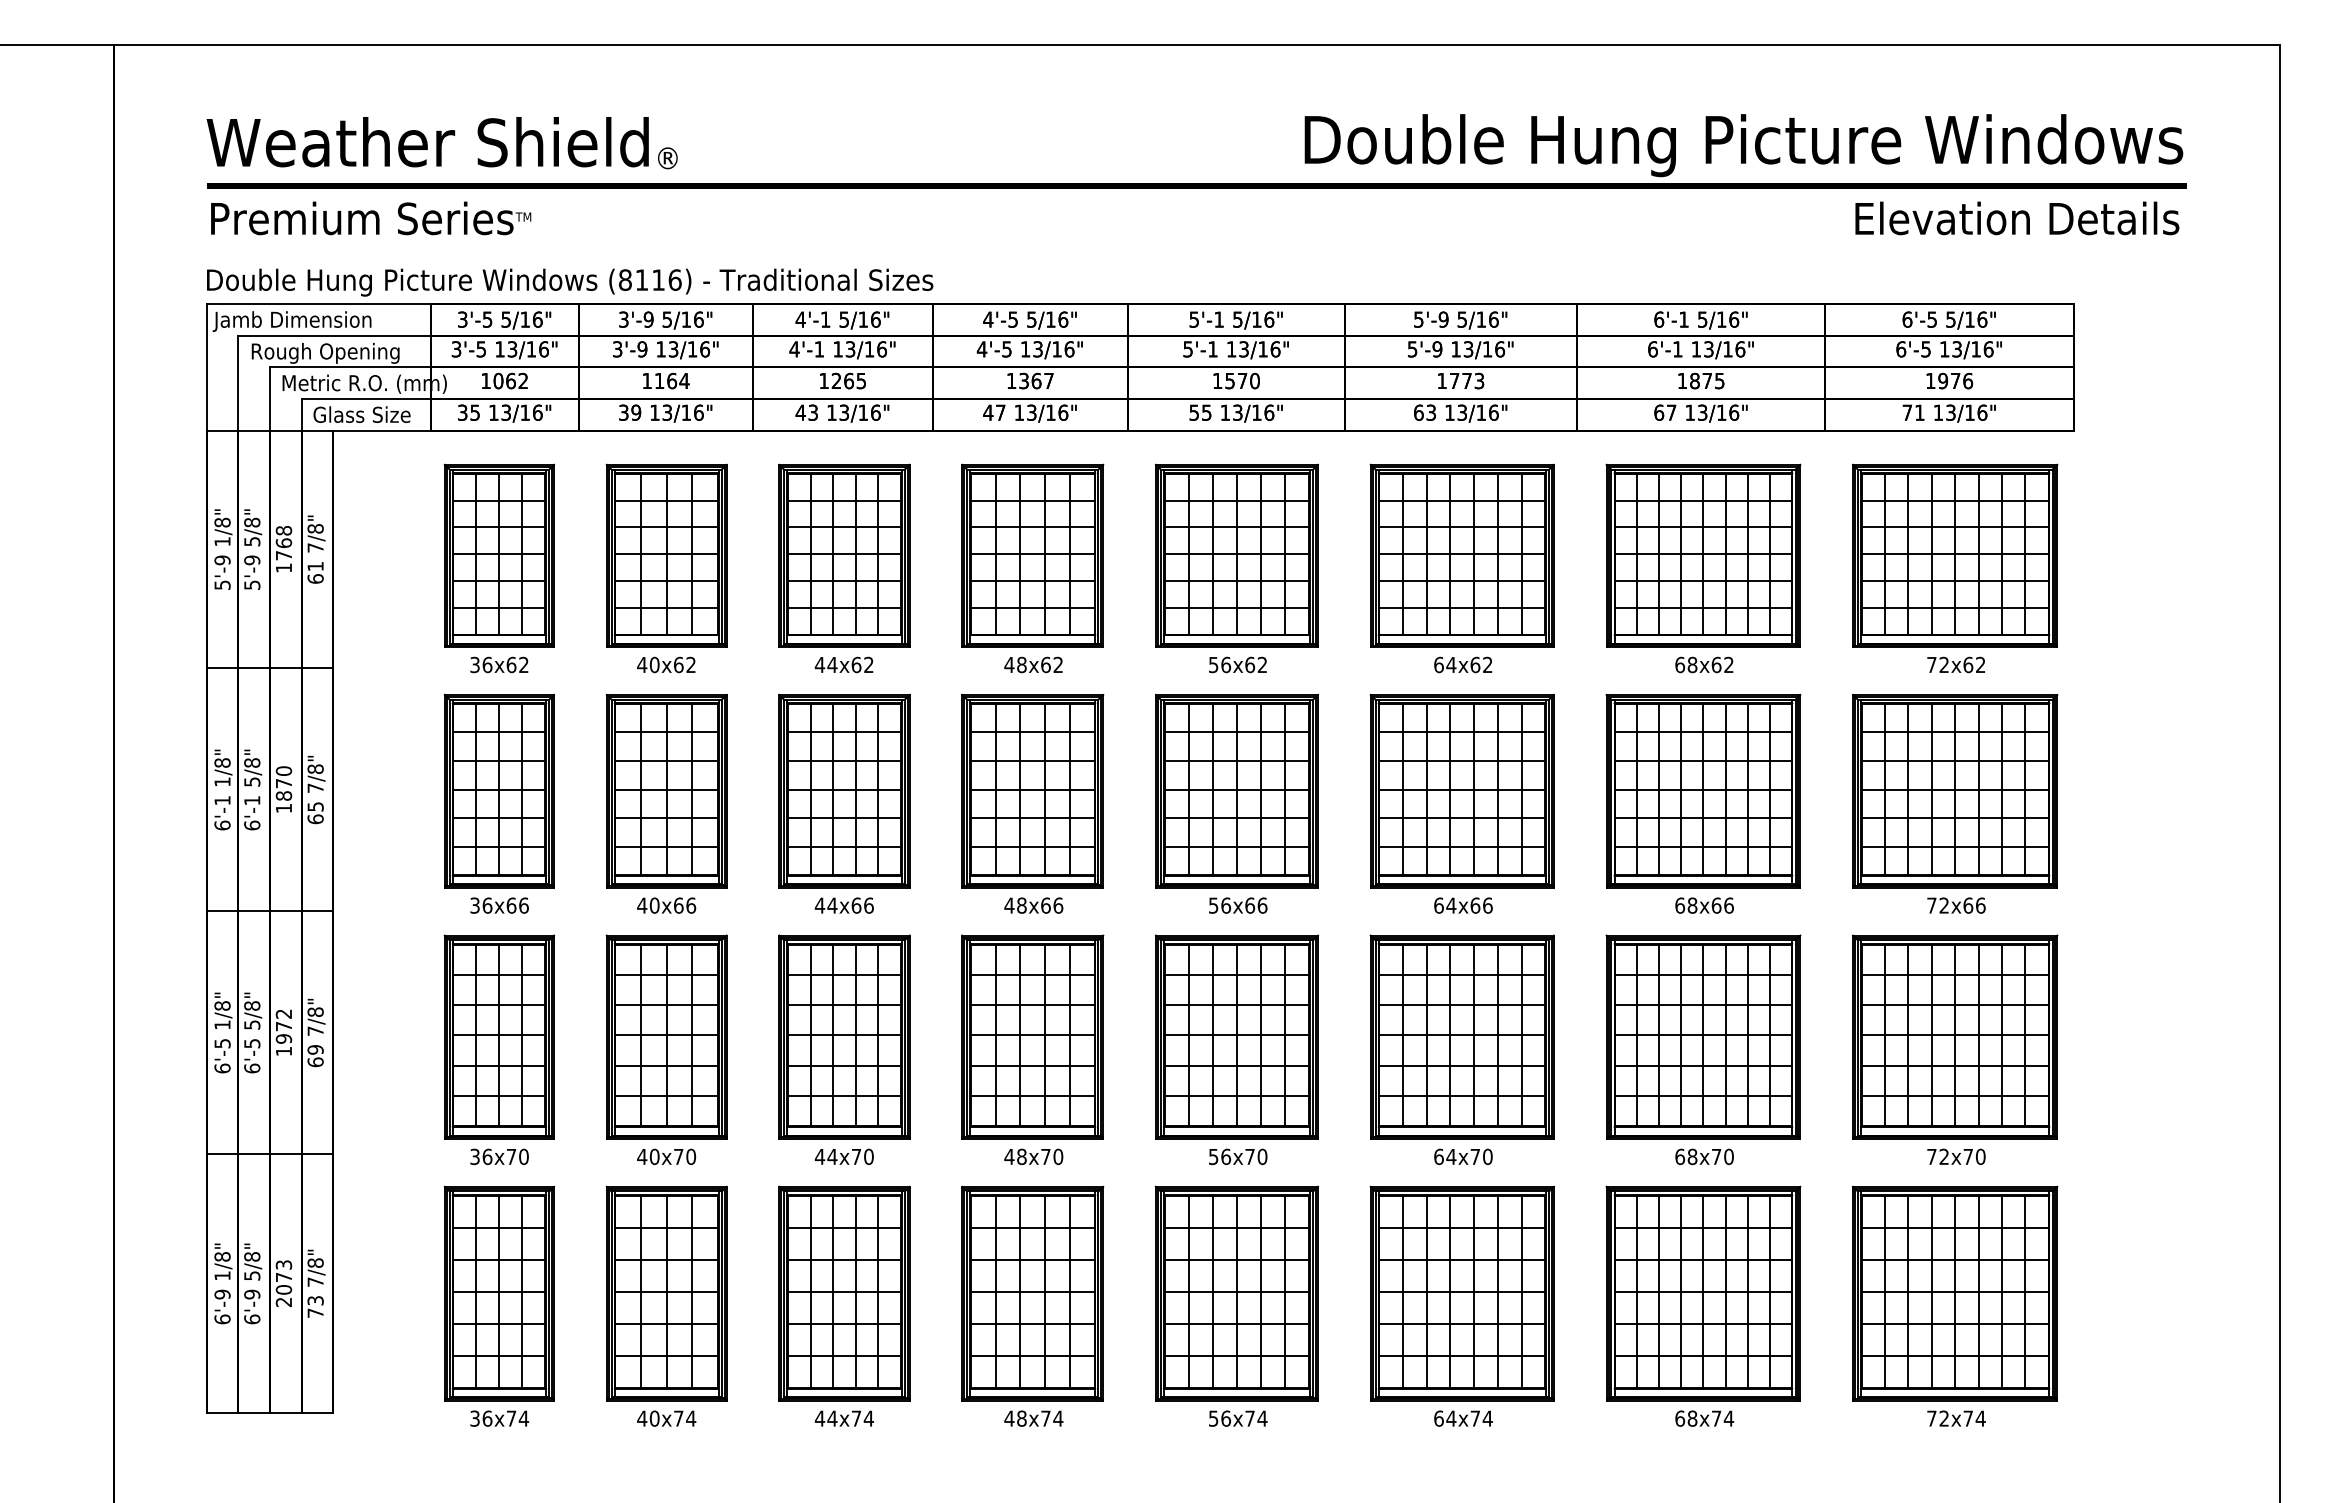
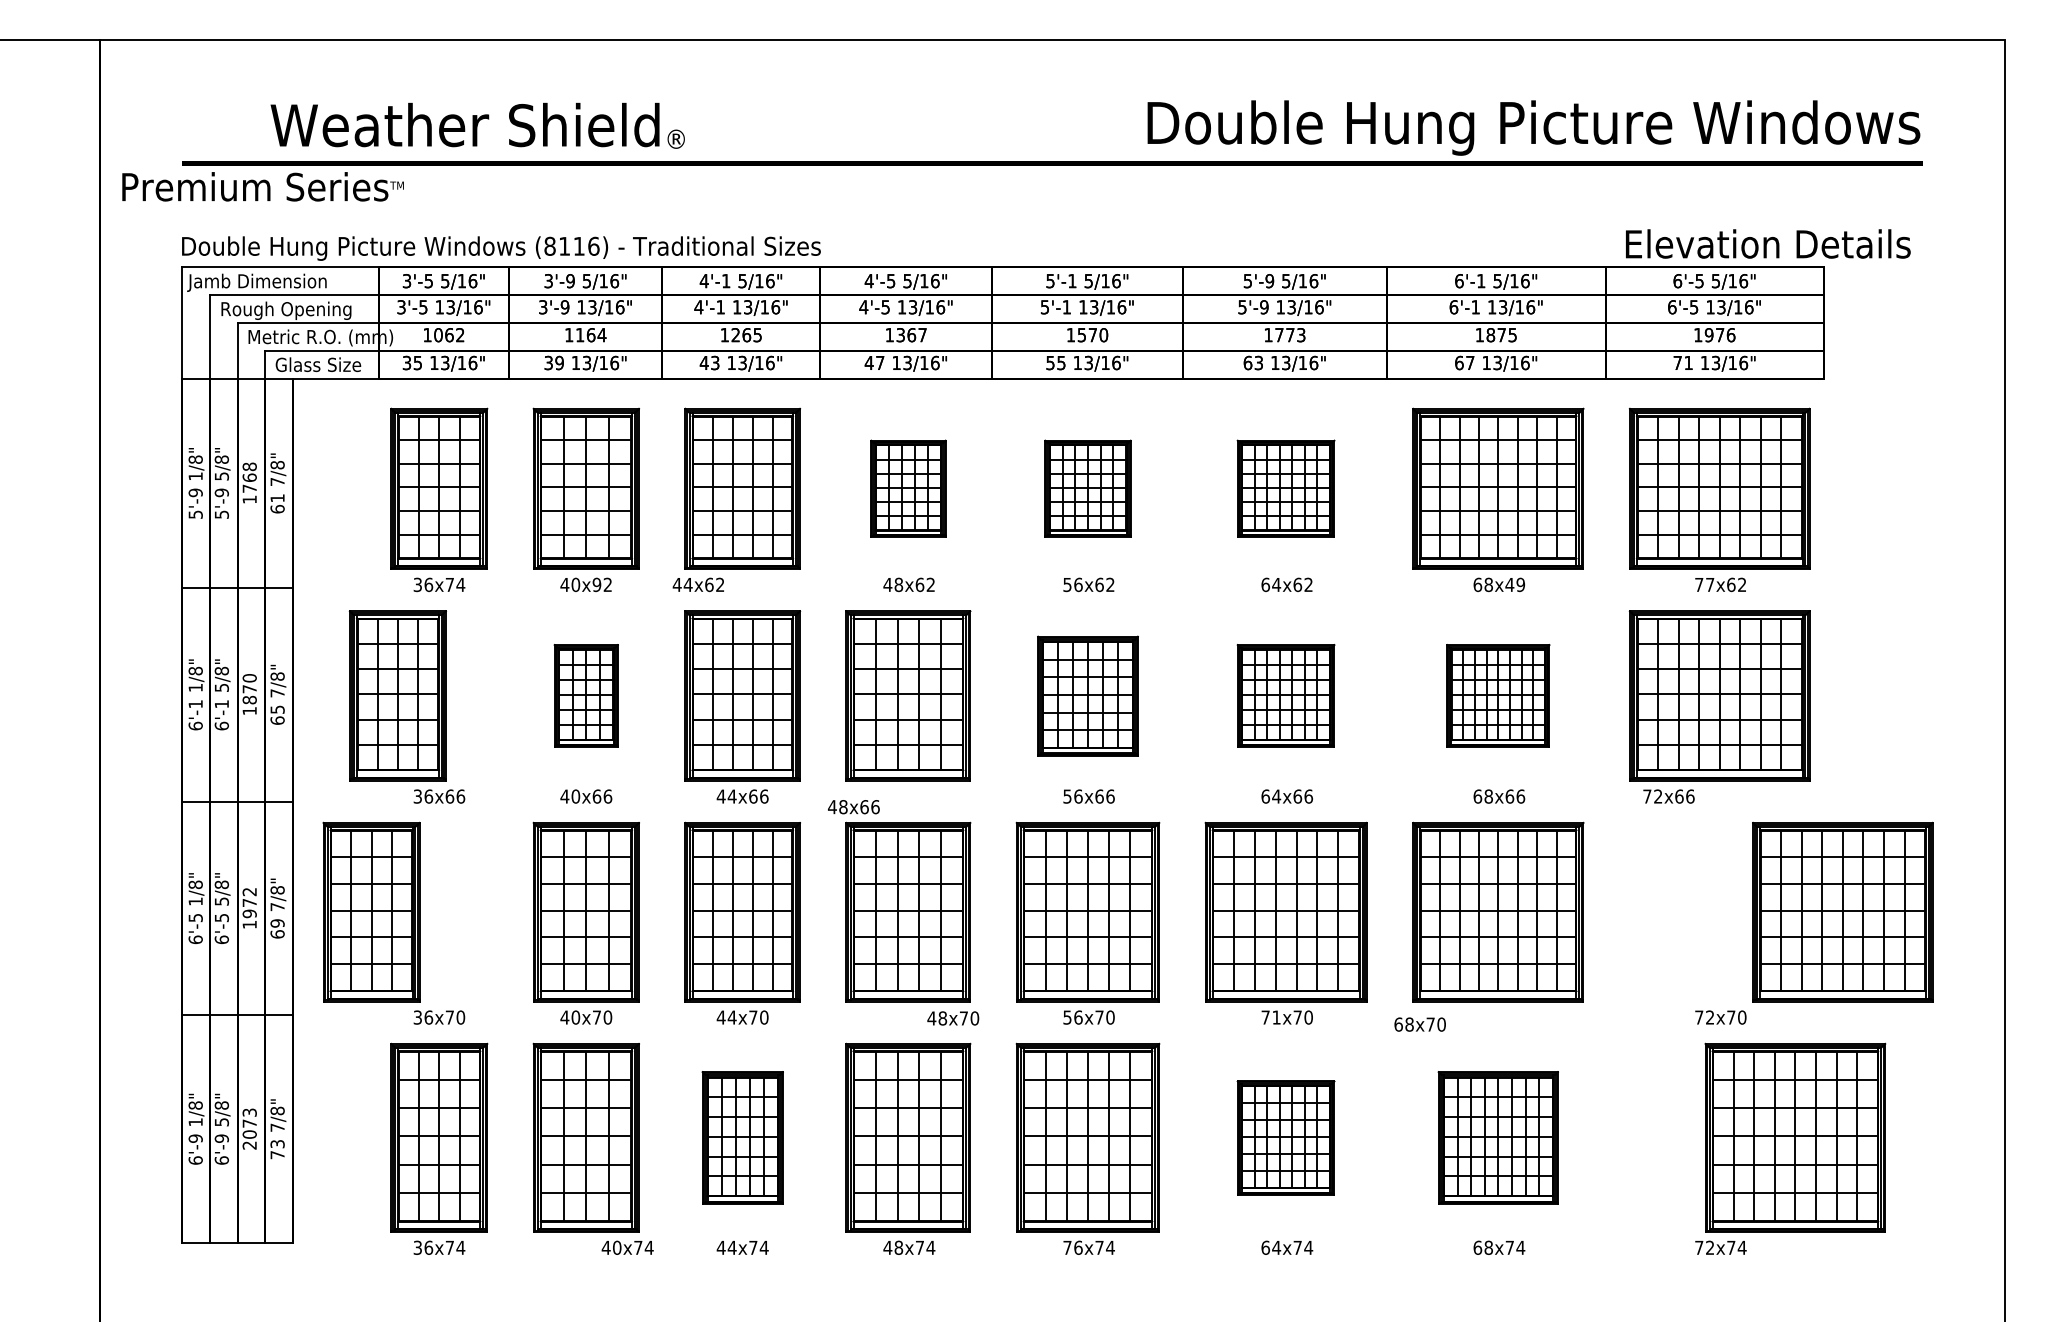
text: (441, 143) -> (477, 126), moved
text: (371, 218) -> (263, 186), moved
text: (2017, 218) -> (1768, 244), moved
part: (1032, 555) -> (908, 488), size x0.6
part: (1236, 555) -> (1087, 488), size x0.6
part: (1461, 555) -> (1285, 488), size x0.6
text: (517, 664) -> (455, 584), 36x62 -> 36x74
text: (678, 664) -> (596, 584), 40x62 -> 40x92
text: (843, 664) -> (697, 584), moved
text: (1722, 664) -> (1515, 584), 68x62 -> 68x49
text: (1943, 664) -> (1709, 584), 72x62 -> 77x62
part: (666, 790) -> (586, 695), size x0.6
part: (1461, 790) -> (1285, 695), size x0.6
part: (1703, 790) -> (1498, 695), size x0.6
part: (499, 791) -> (397, 696), moved
part: (1236, 791) -> (1087, 696), size x0.7
text: (1033, 905) -> (853, 807), moved
text: (1956, 905) -> (1669, 796), moved
part: (499, 1036) -> (371, 911), moved
part: (1955, 1036) -> (1843, 911), moved
text: (1033, 1156) -> (953, 1018), moved
text: (1445, 1156) -> (1271, 1017), 64x70 -> 71x70
text: (1704, 1156) -> (1420, 1024), moved
part: (844, 1293) -> (742, 1137), size x0.7
part: (1461, 1293) -> (1285, 1137), size x0.6
part: (1703, 1293) -> (1498, 1137), size x0.7
part: (1955, 1293) -> (1795, 1137), moved
text: (666, 1418) -> (627, 1247), moved
text: (1213, 1418) -> (1067, 1247), 56x74 -> 76x74

